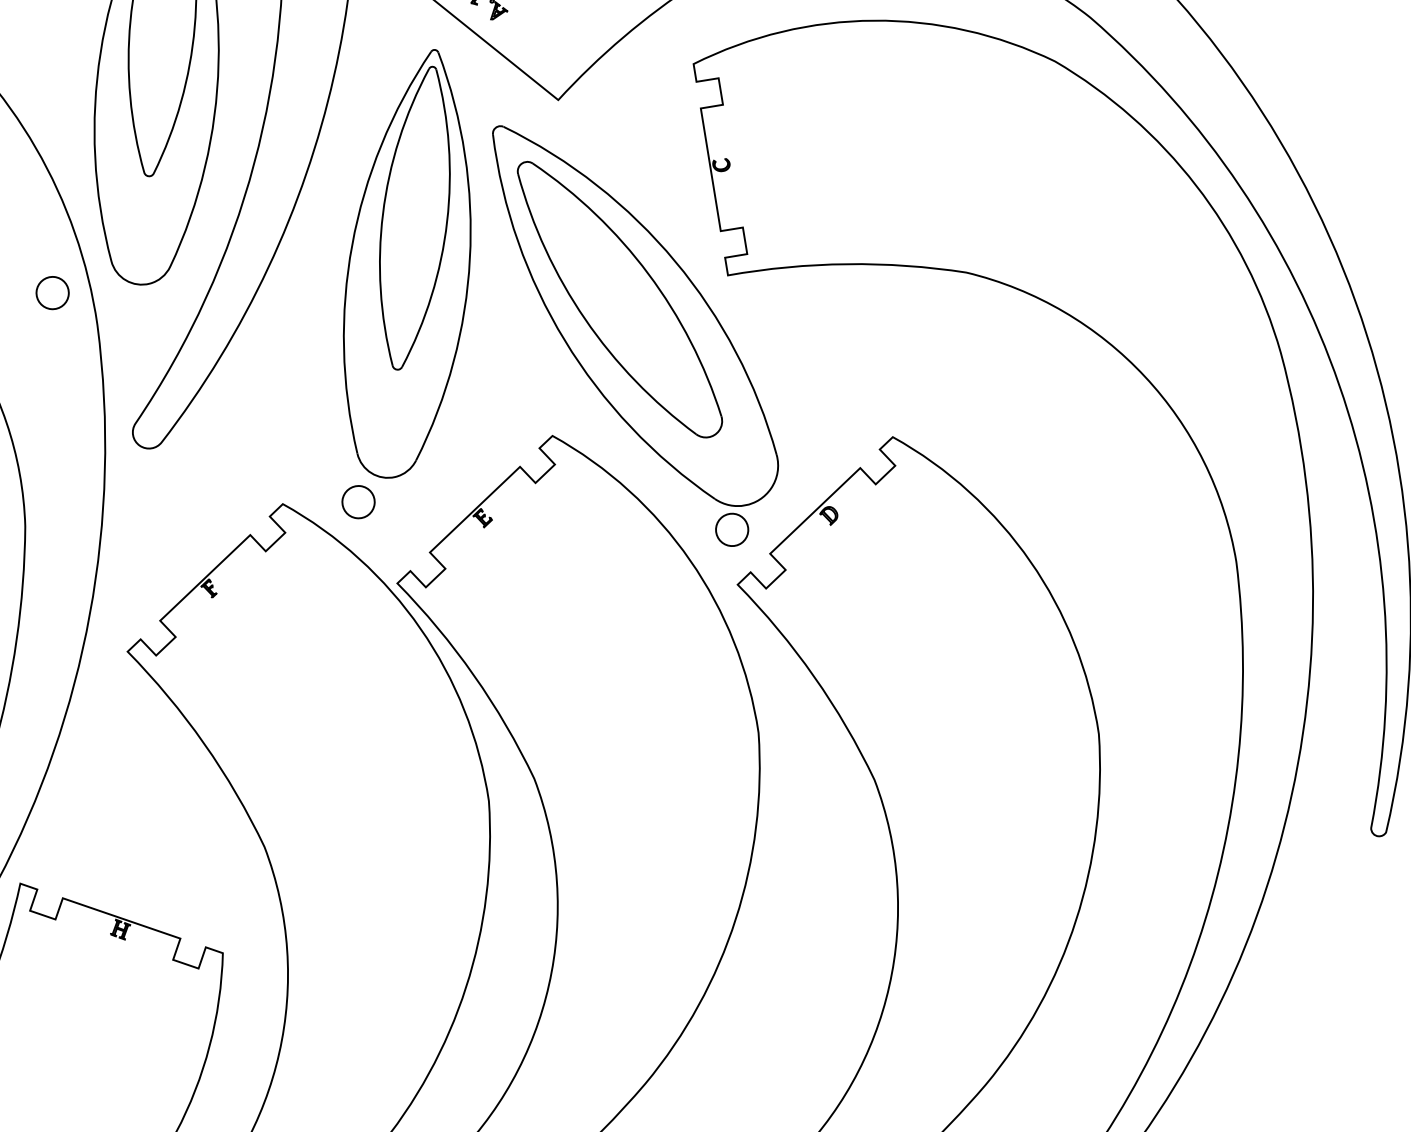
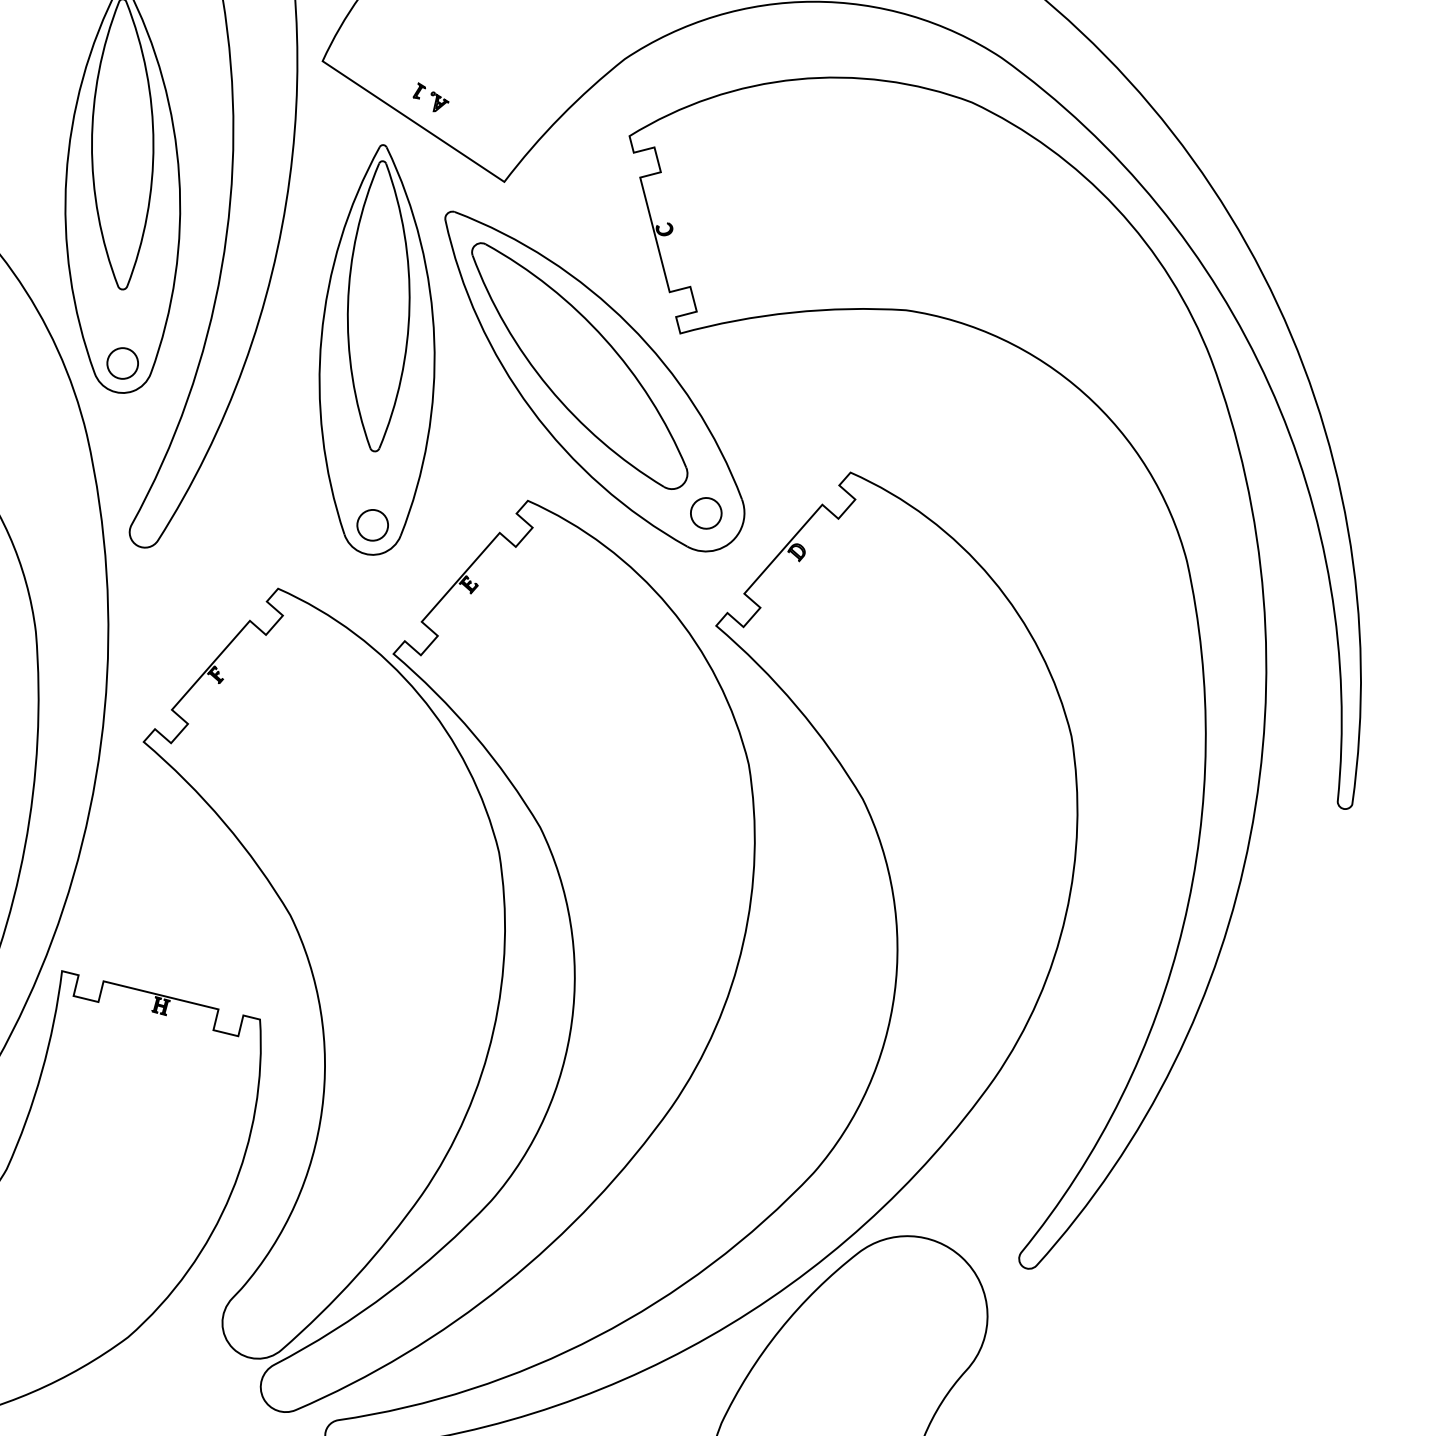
part: (52, 293) -> (122, 363), moved
part: (358, 502) -> (372, 525), moved
part: (732, 530) -> (706, 513), moved

